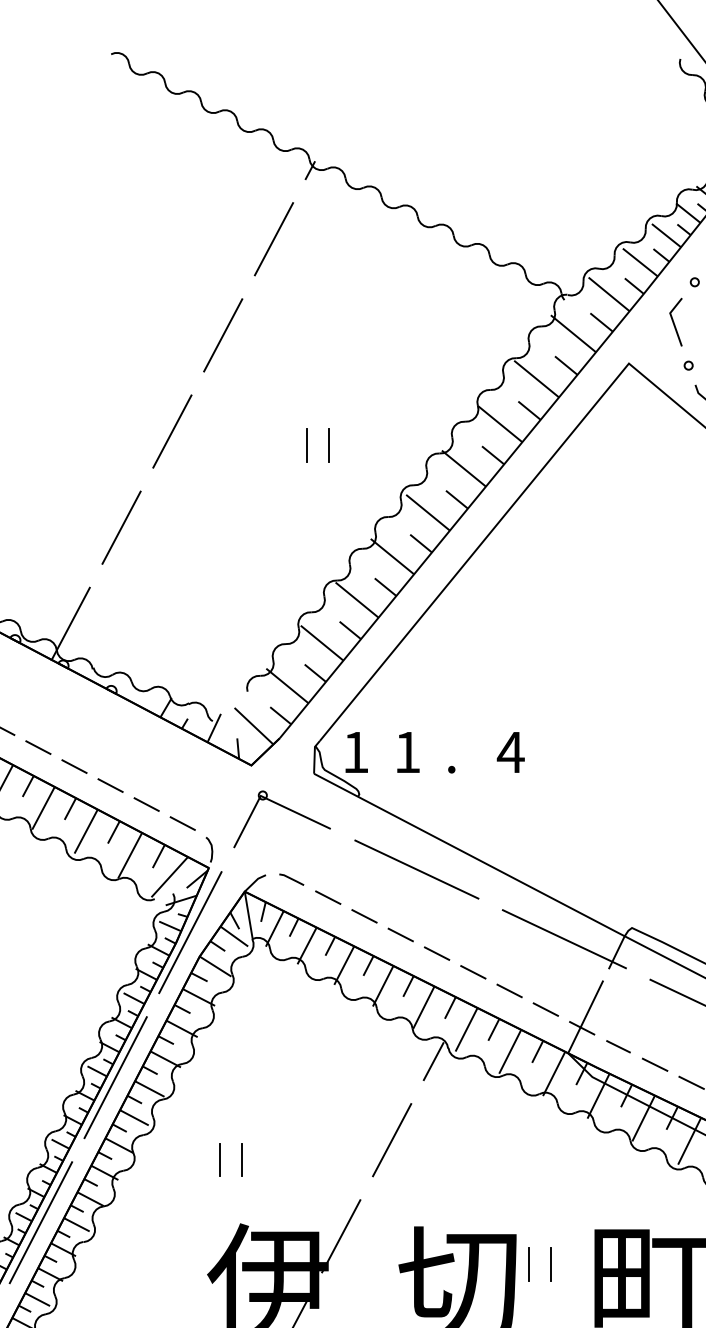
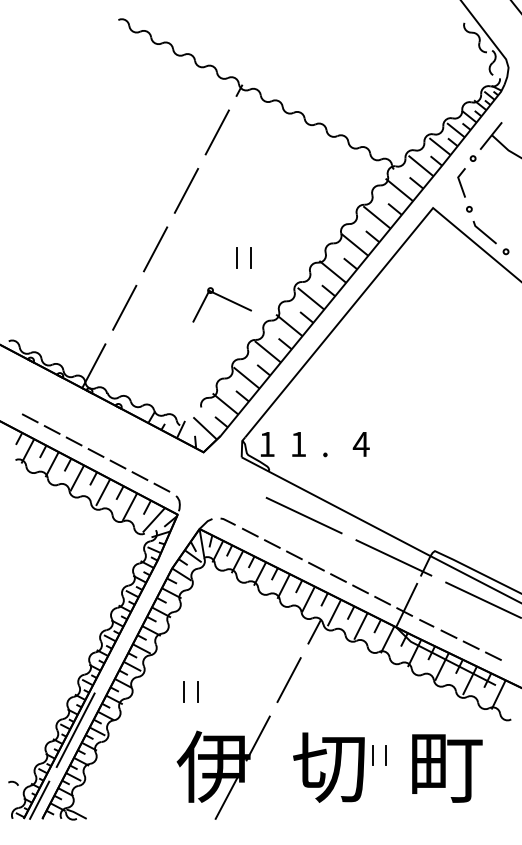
part: (282, 808) -> (222, 298), moved
line: (190, 931) -> (166, 553), removed
line: (116, 1076) -> (121, 641), removed

